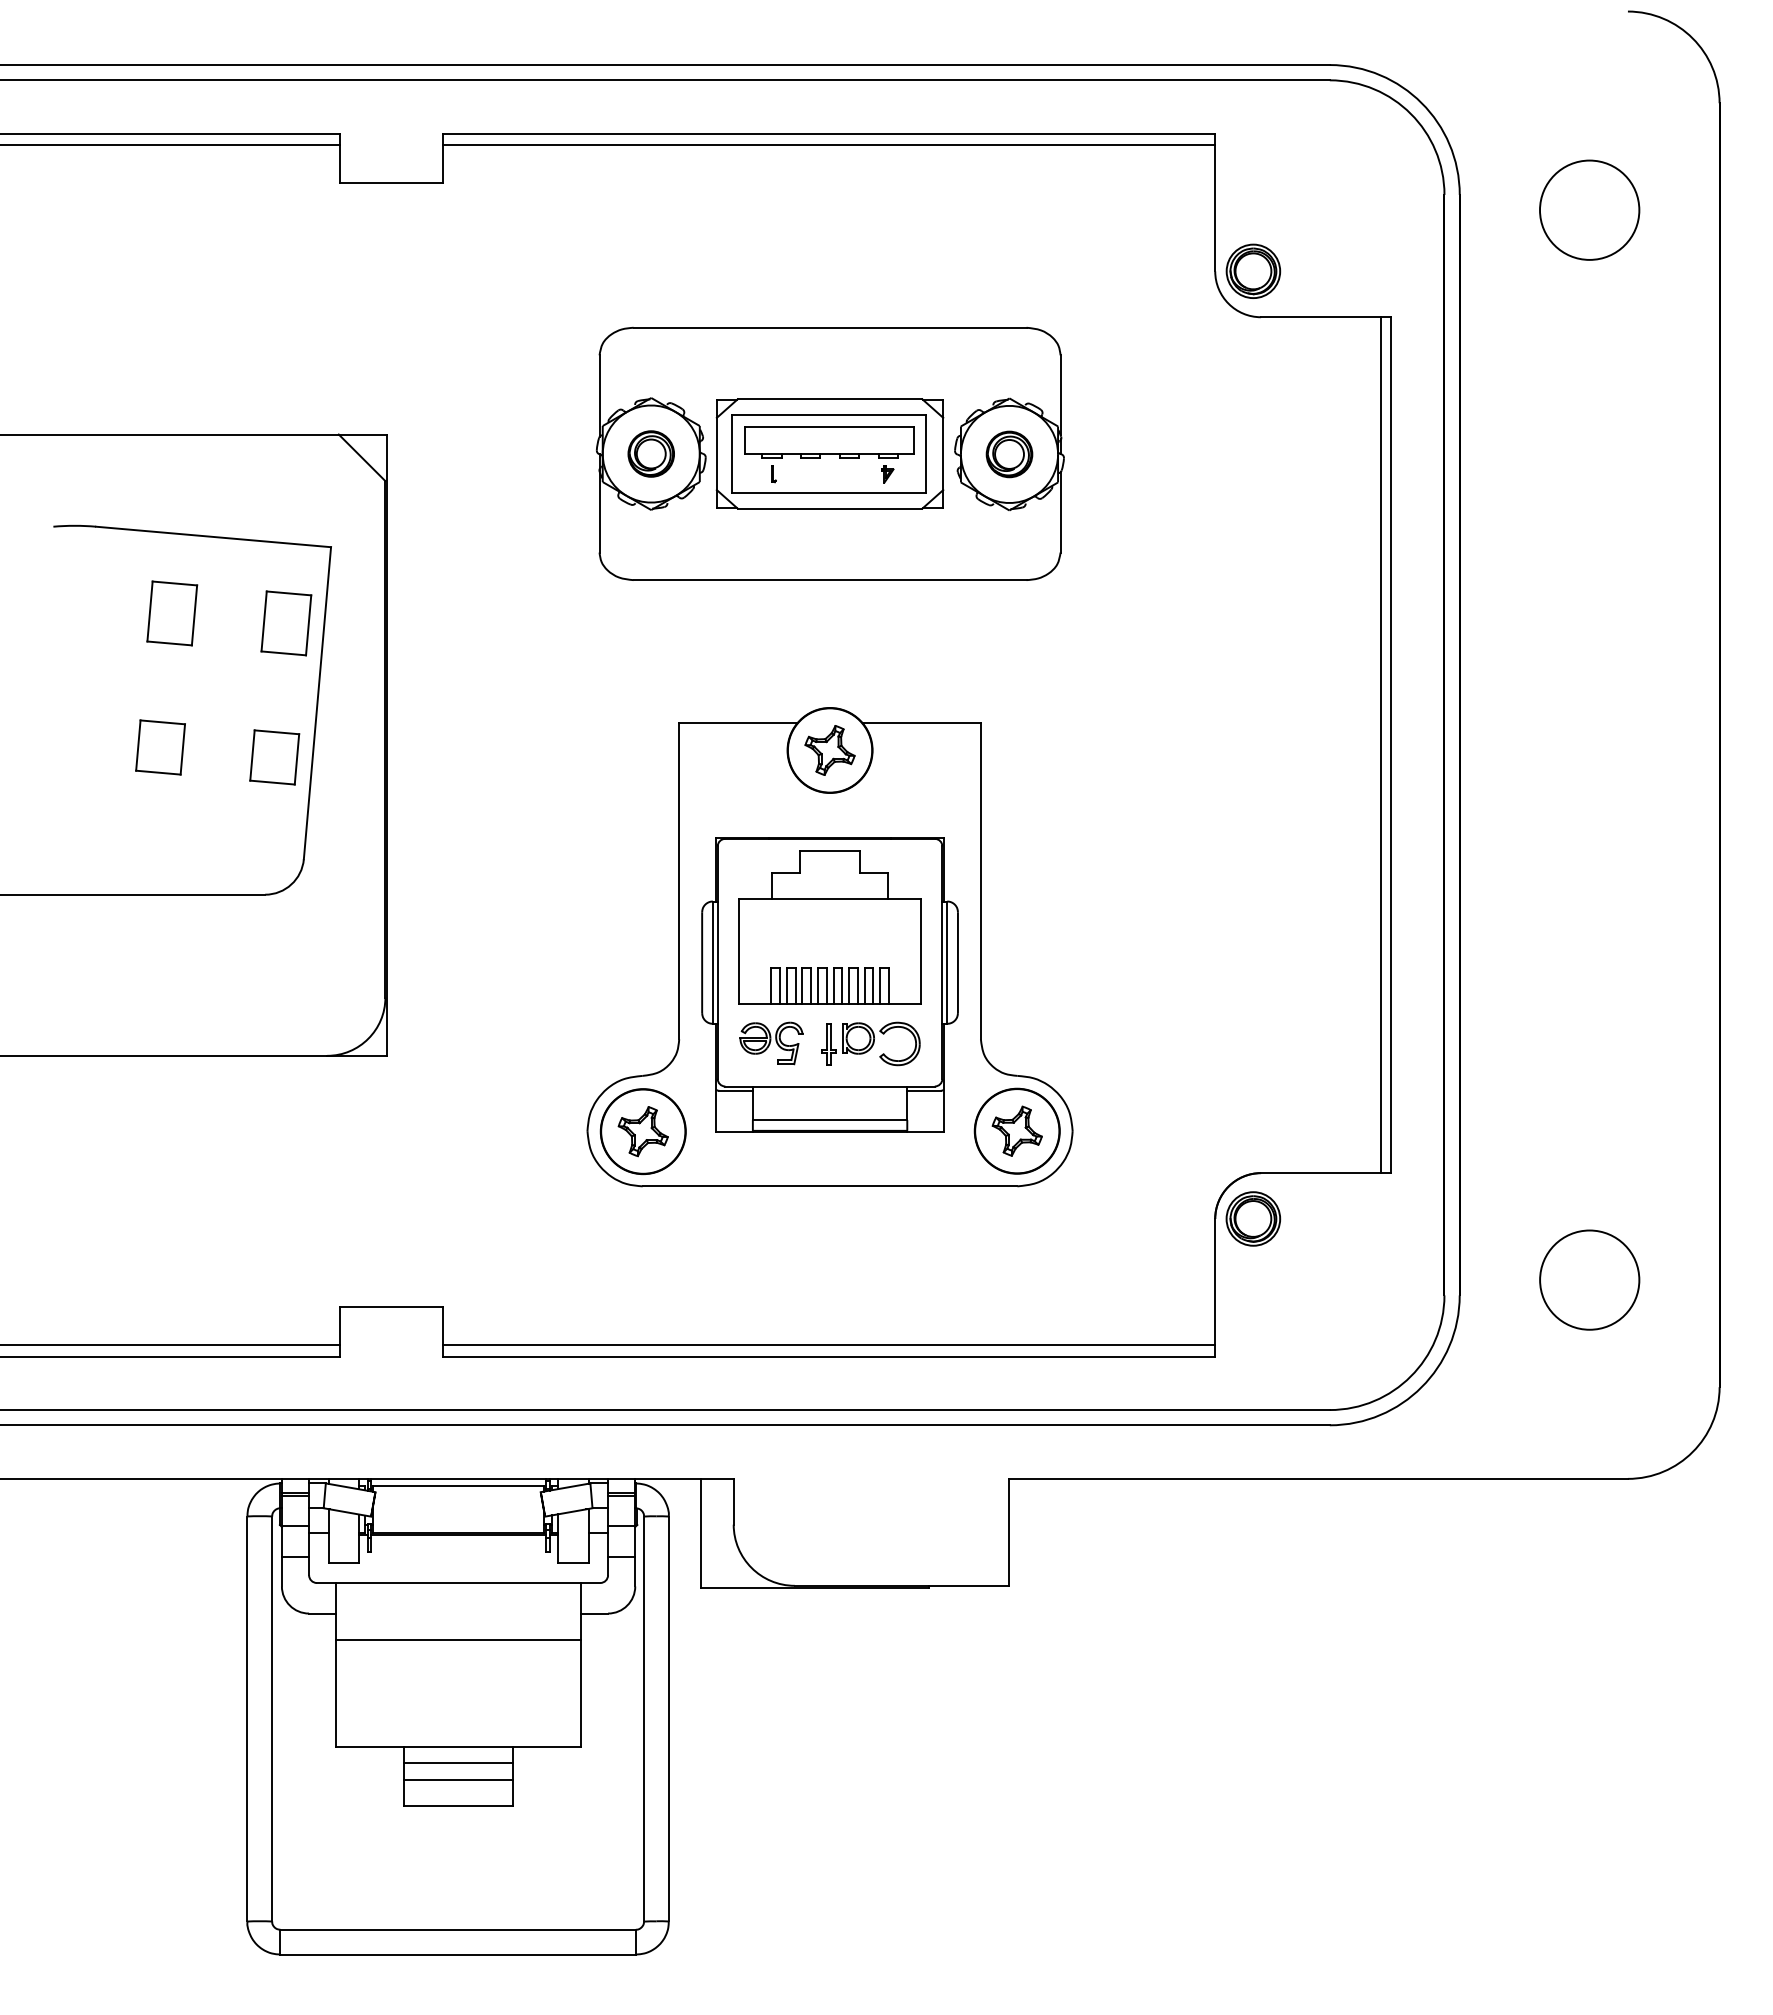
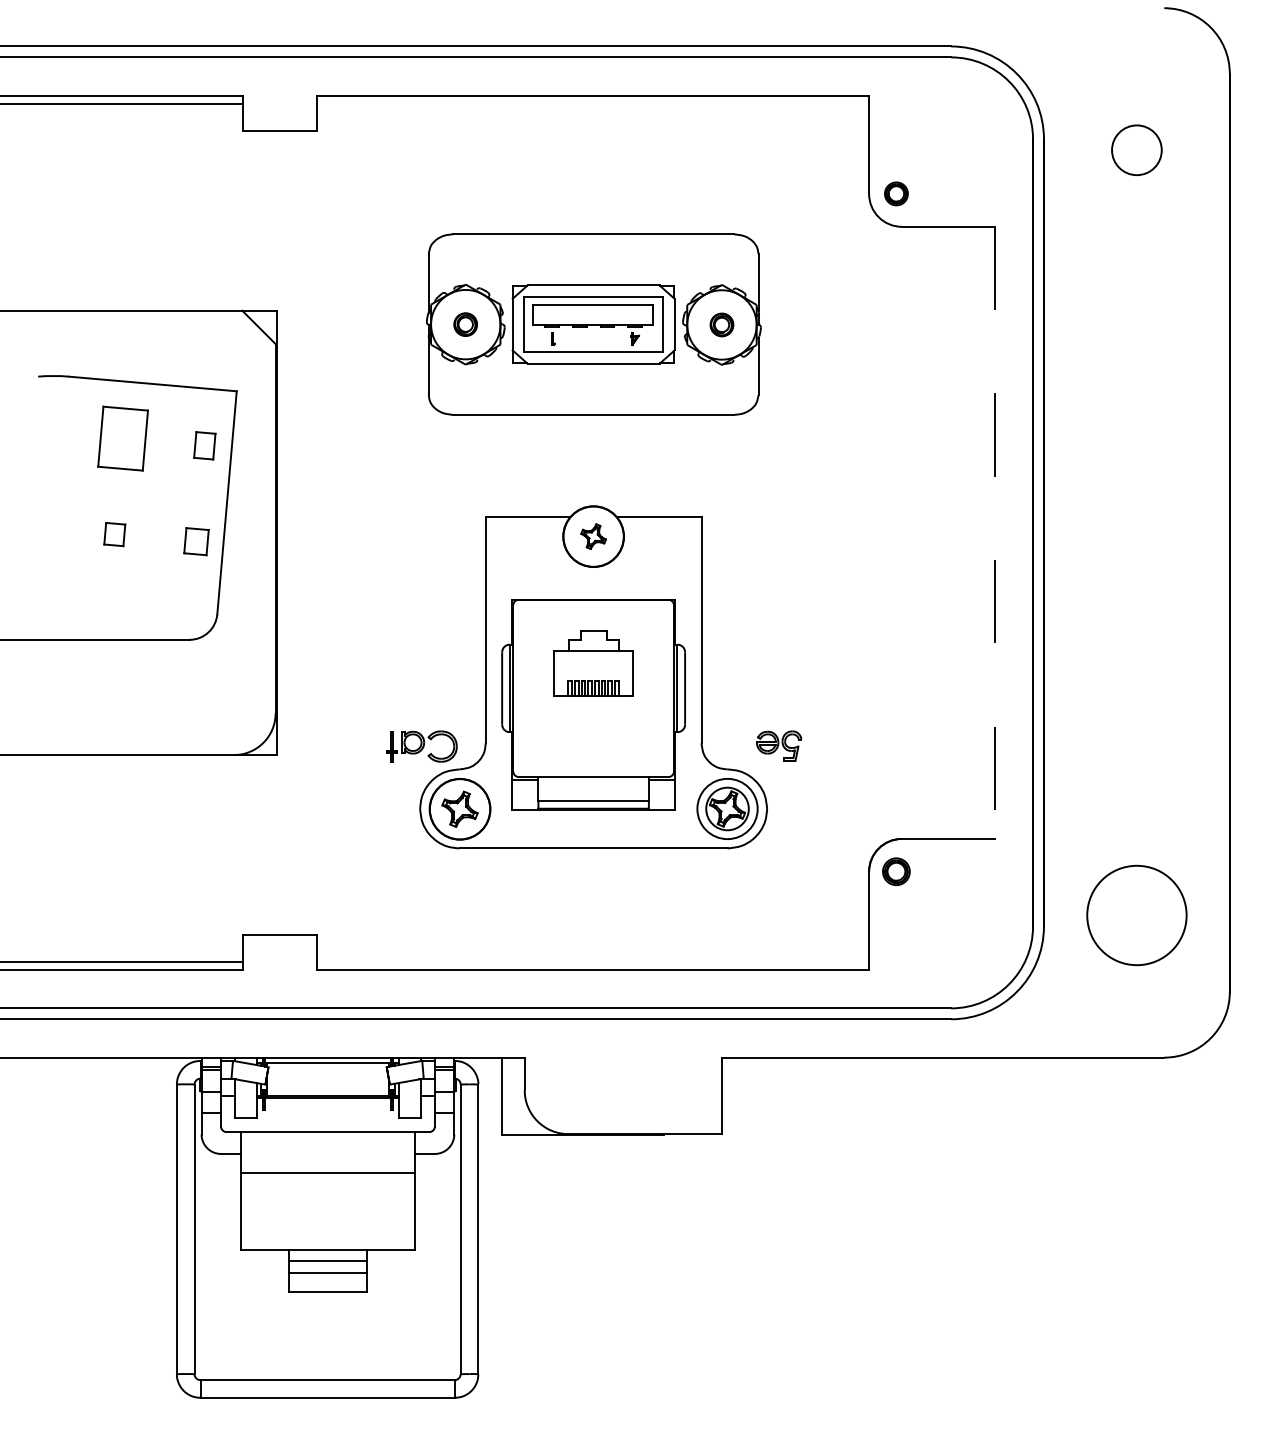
line: (829, 145) -> (593, 103), removed
circle: (1589, 209) -> (1136, 149), size x0.7
part: (1253, 270) -> (896, 193), size x0.6
part: (650, 453) -> (465, 324), size x0.7
part: (1009, 454) -> (721, 324), size x0.7
part: (172, 613) -> (123, 438), size x1.4
part: (286, 623) -> (204, 445), size x0.6
line: (1380, 745) -> (987, 533), removed
line: (1390, 745) -> (994, 533), solid -> dashed
part: (160, 747) -> (114, 534), size x0.6
part: (829, 750) -> (593, 536), size x0.7
part: (274, 757) -> (196, 541), size x0.7
part: (829, 927) -> (593, 663), size x0.6
part: (771, 1043) -> (779, 746), moved
part: (870, 1043) -> (421, 746), moved
circle: (1016, 1130) -> (726, 808), size x0.7
part: (1253, 1218) -> (896, 871), size x0.7
circle: (1589, 1279) -> (1136, 915), size x1.4
line: (829, 1345) -> (593, 962), removed

